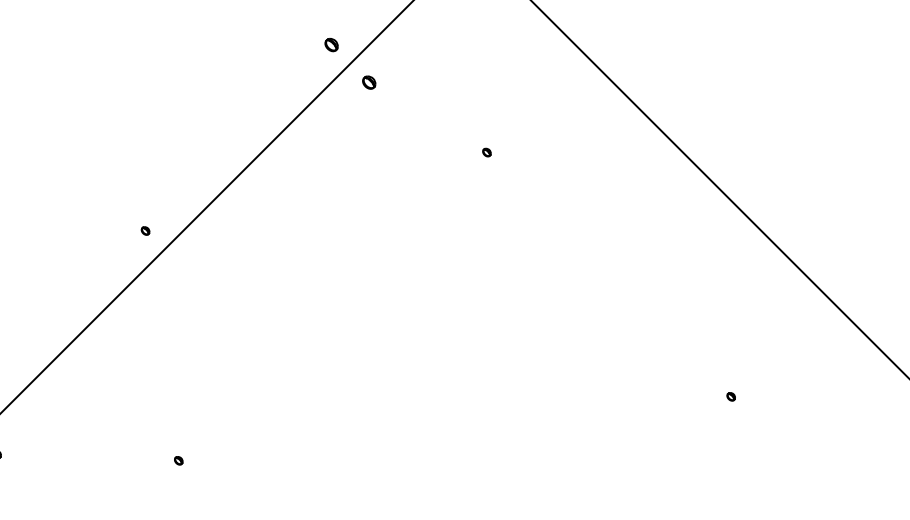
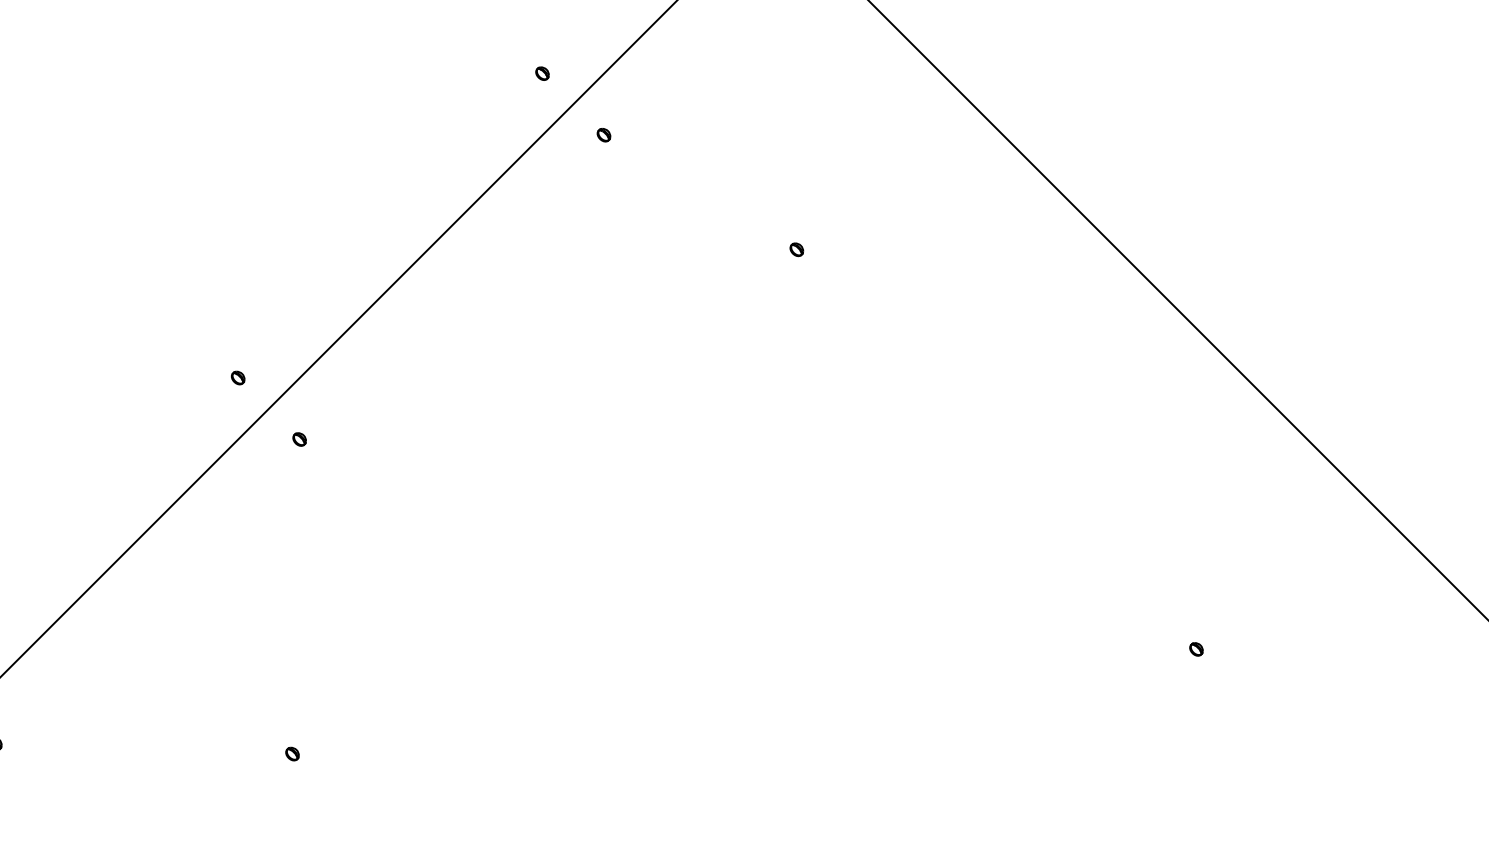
part: (331, 44) -> (542, 72), size x0.62
part: (368, 82) -> (602, 135), size x0.62
part: (182, 268) -> (298, 439), added

